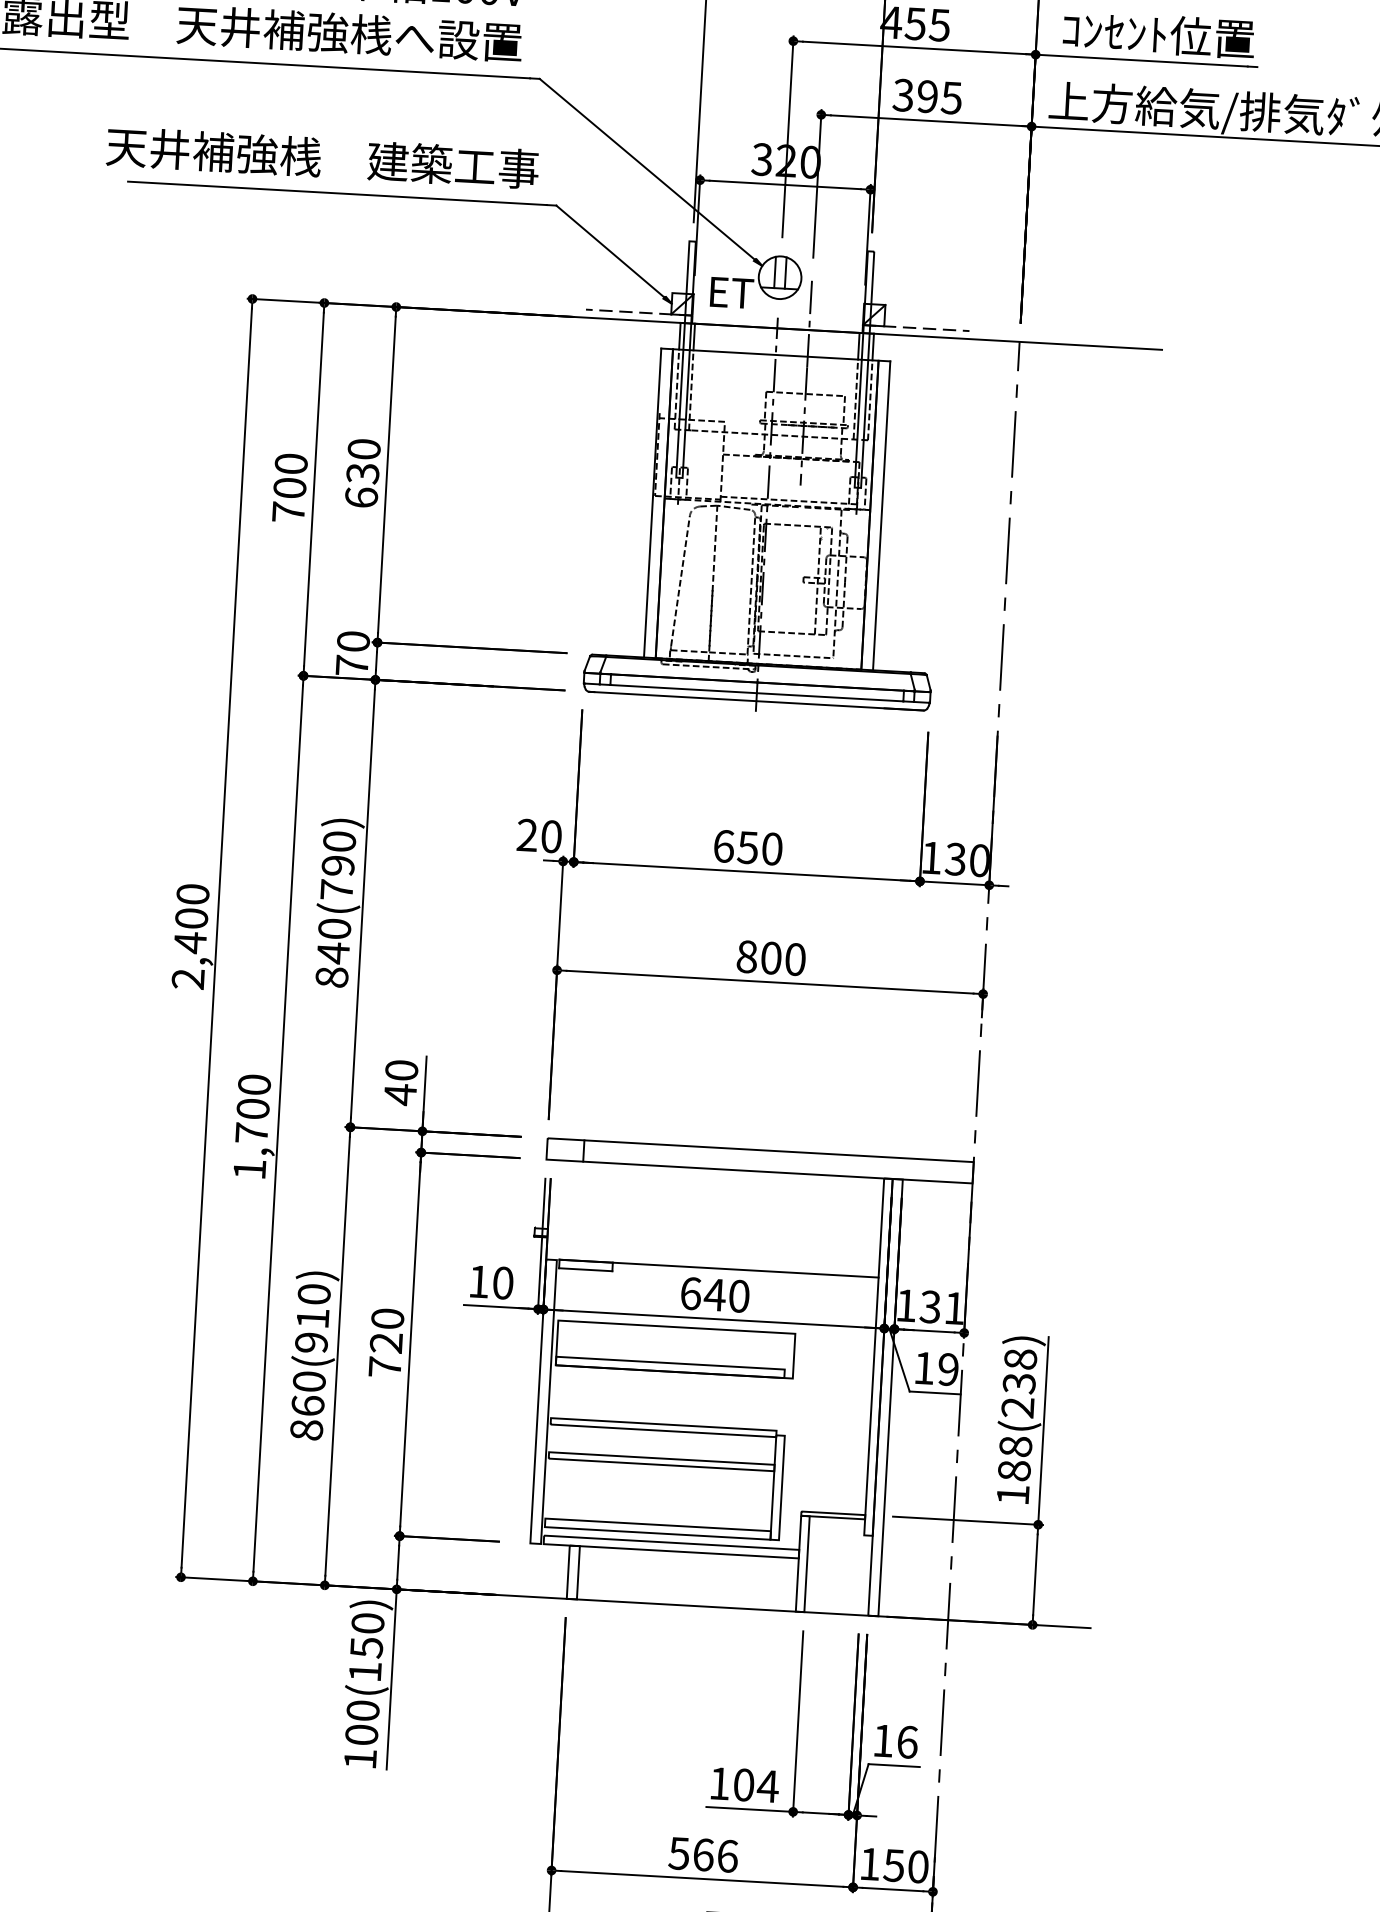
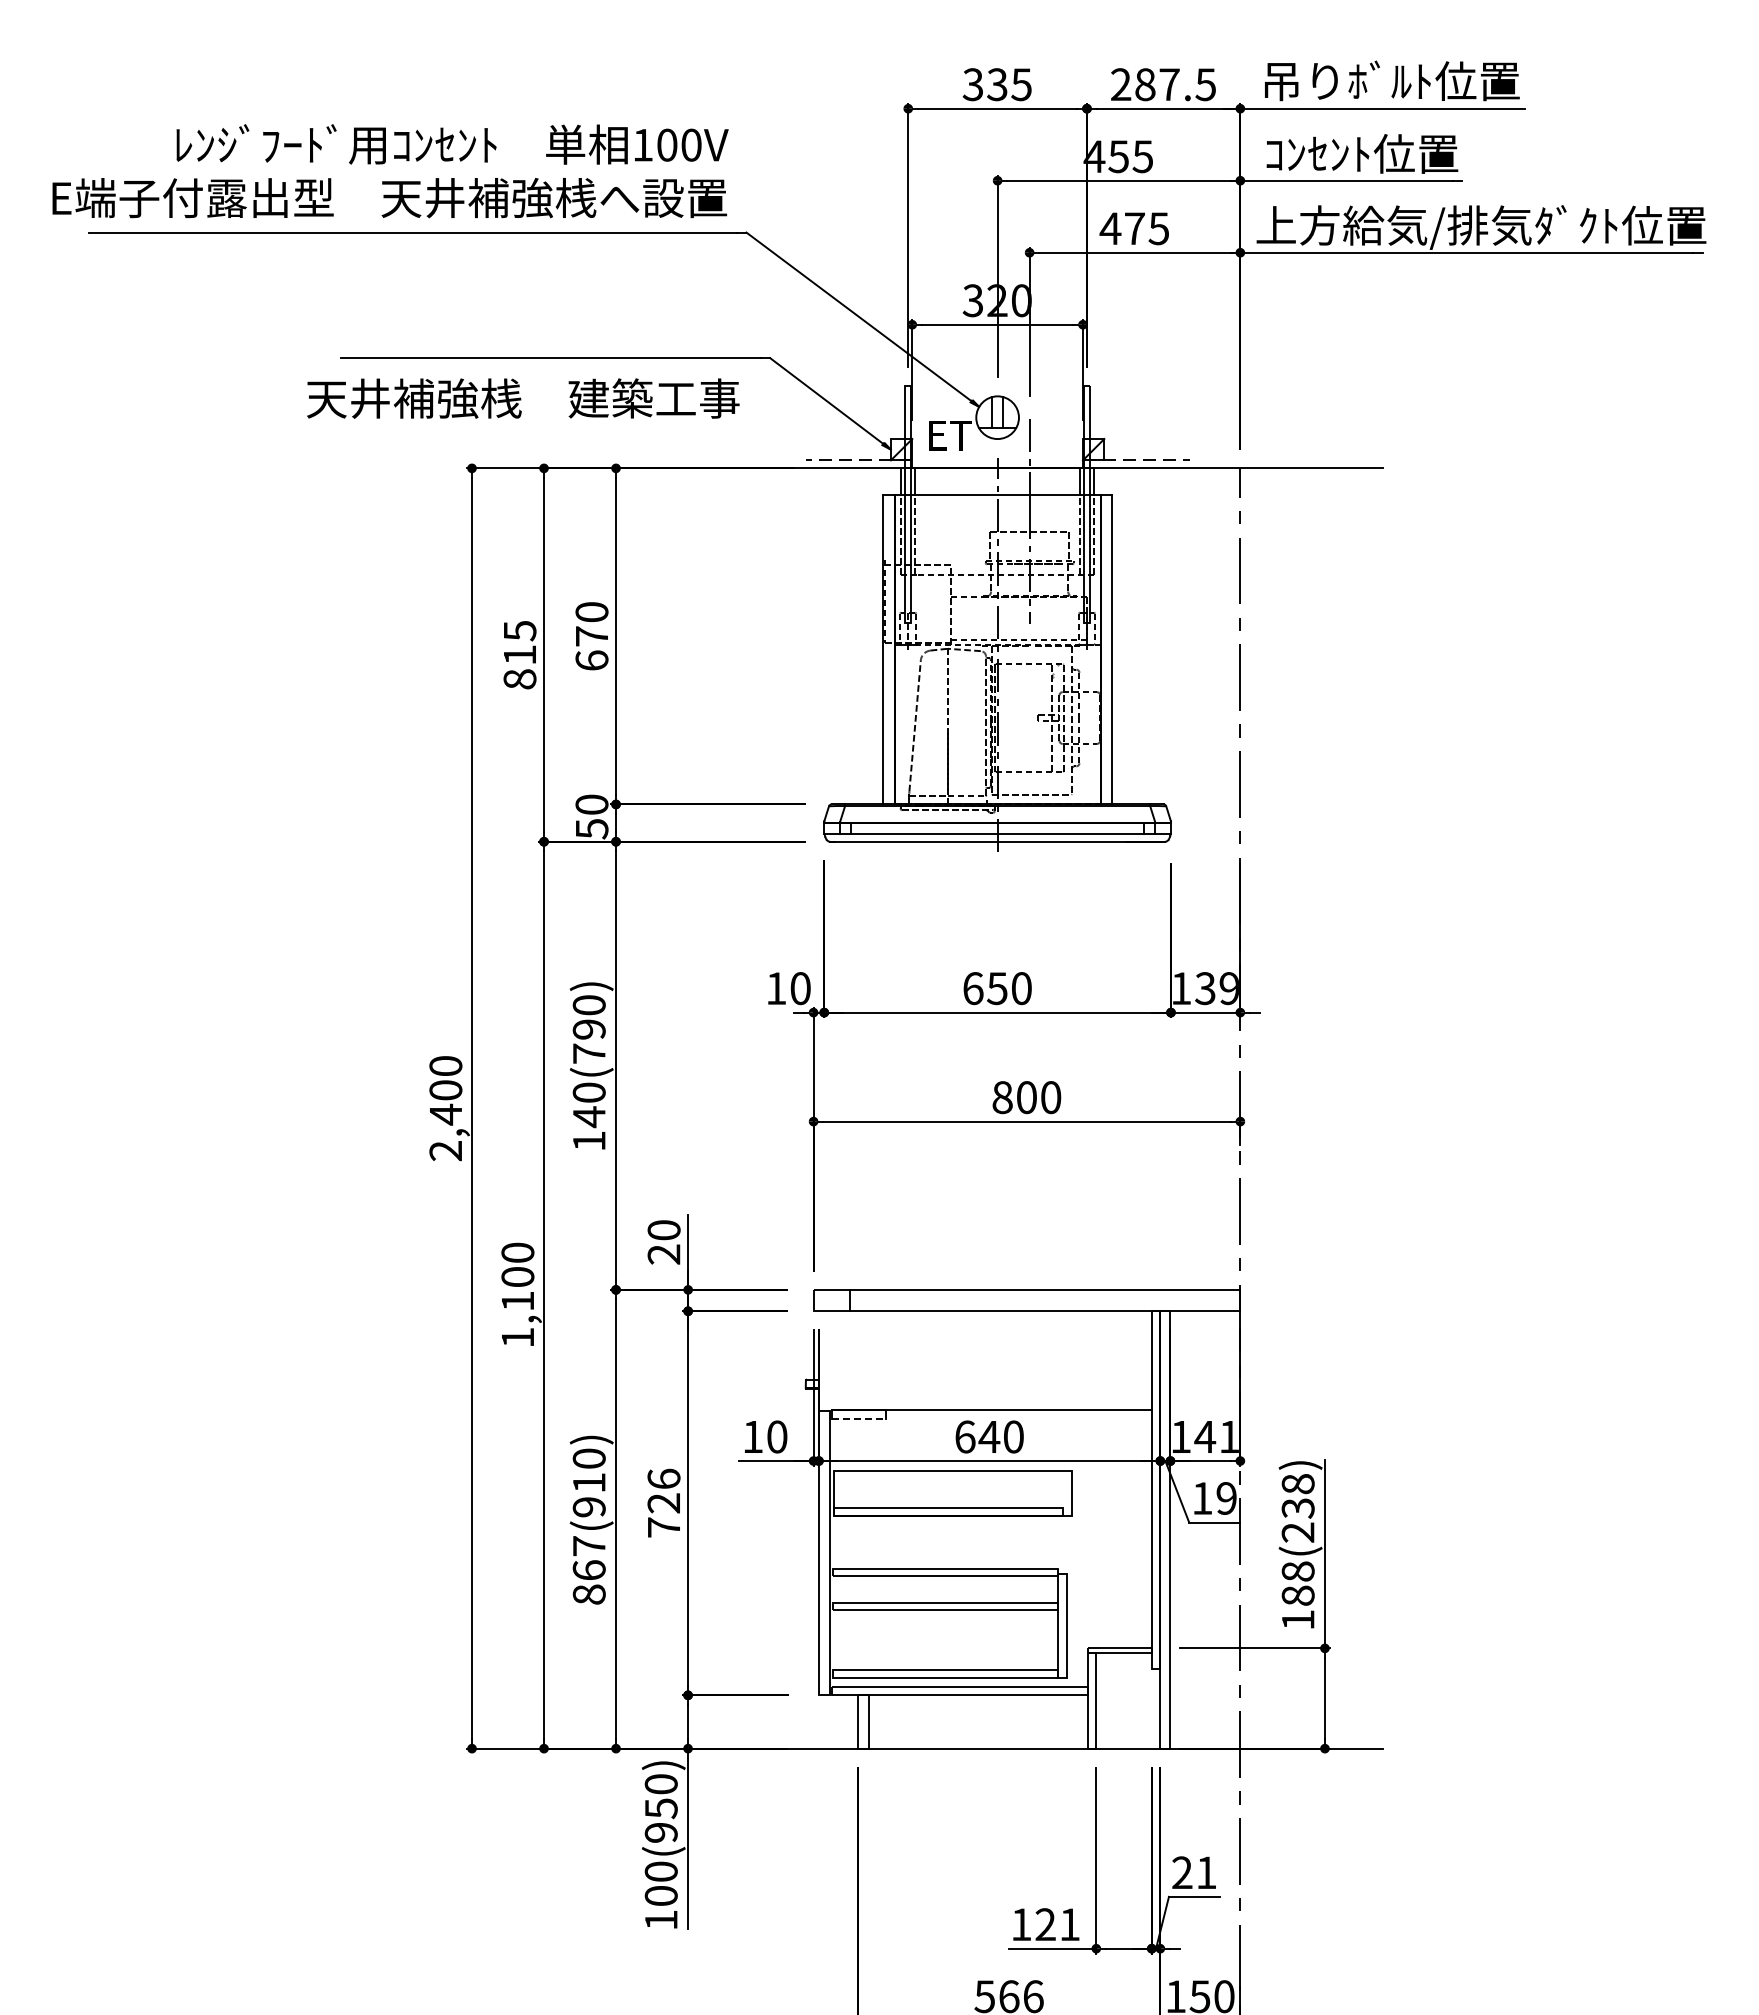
text: (914, 95) -> (1121, 228), 395 -> 475
text: (322, 157) -> (523, 398), moved
text: (362, 473) -> (591, 636), 630 -> 670
text: (289, 487) -> (519, 654), 700 -> 815
text: (352, 665) -> (592, 828), 70 -> 50
text: (527, 835) -> (776, 988), 20 -> 10
text: (978, 860) -> (1228, 988), 130 -> 139
text: (331, 977) -> (588, 1141), 840(790) -> 140(790)
text: (399, 1094) -> (663, 1254), 40 -> 20
text: (251, 1133) -> (517, 1301), 1,700 -> 1,100
line: (585, 1270) -> (858, 1419), solid -> dashed
text: (930, 1306) -> (1205, 1436), 131 -> 141
text: (387, 1318) -> (663, 1478), 720 -> 726
text: (308, 1381) -> (588, 1546), 860(910) -> 867(910)
text: (364, 1671) -> (660, 1832), 100(150) -> 100(950)
text: (895, 1741) -> (1194, 1872), 16 -> 21
text: (755, 1785) -> (1057, 1924), 104 -> 121

